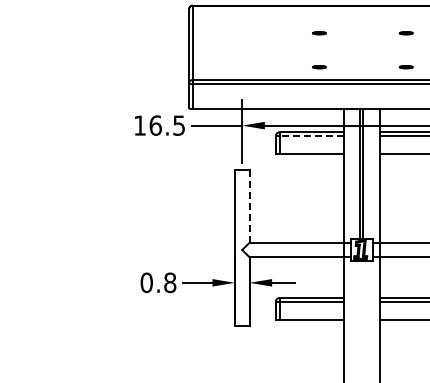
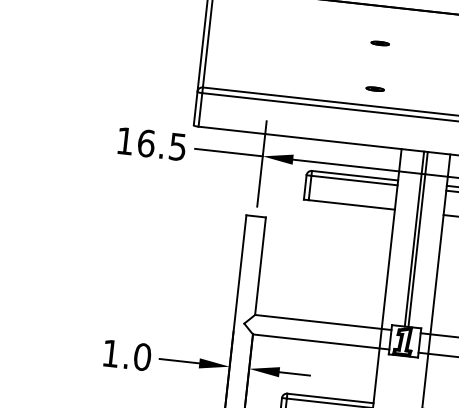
line: (311, 136) -> (354, 181), dashed -> solid
line: (249, 206) -> (260, 266), dashed -> solid
text: (158, 282) -> (126, 354), 0.8 -> 1.0

